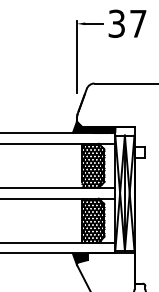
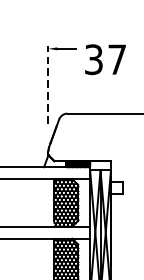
text: (127, 23) -> (105, 59), moved
line: (76, 57) -> (47, 85), solid -> dashed
fill: (82, 126) -> (54, 160), removed

